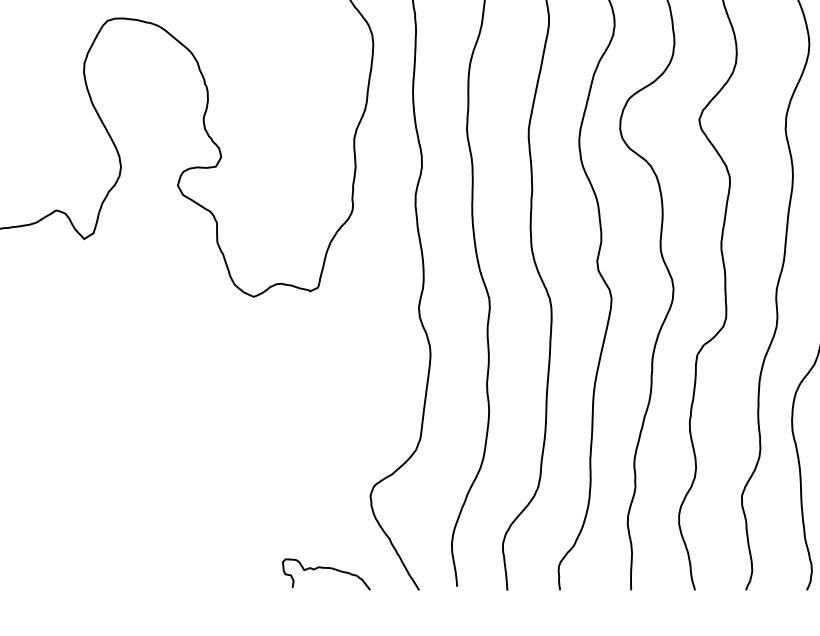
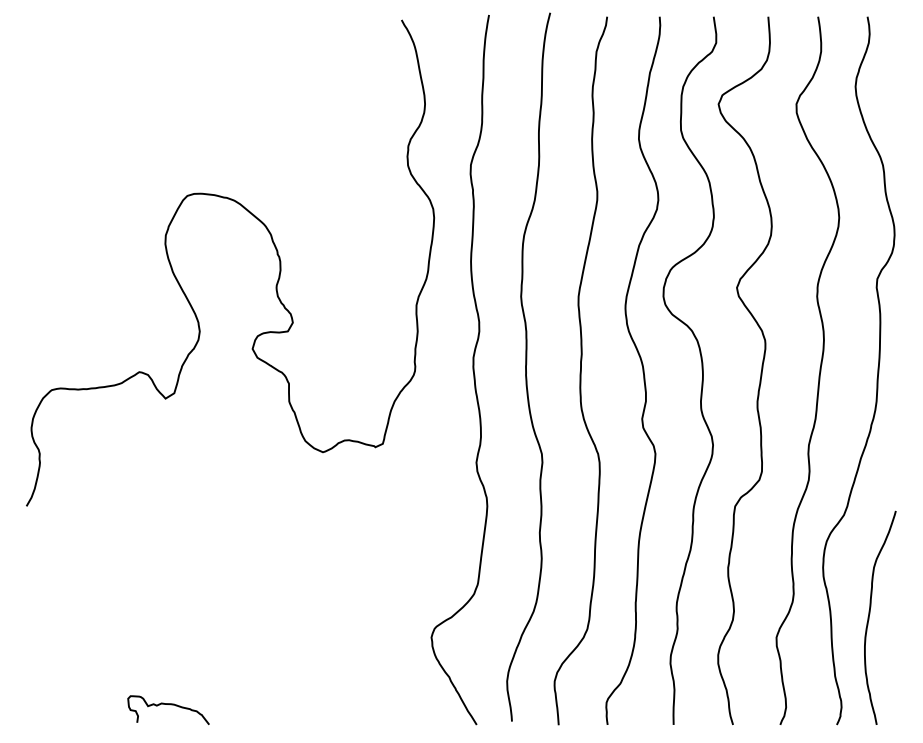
curve: (328, 569) -> (170, 705), moved

